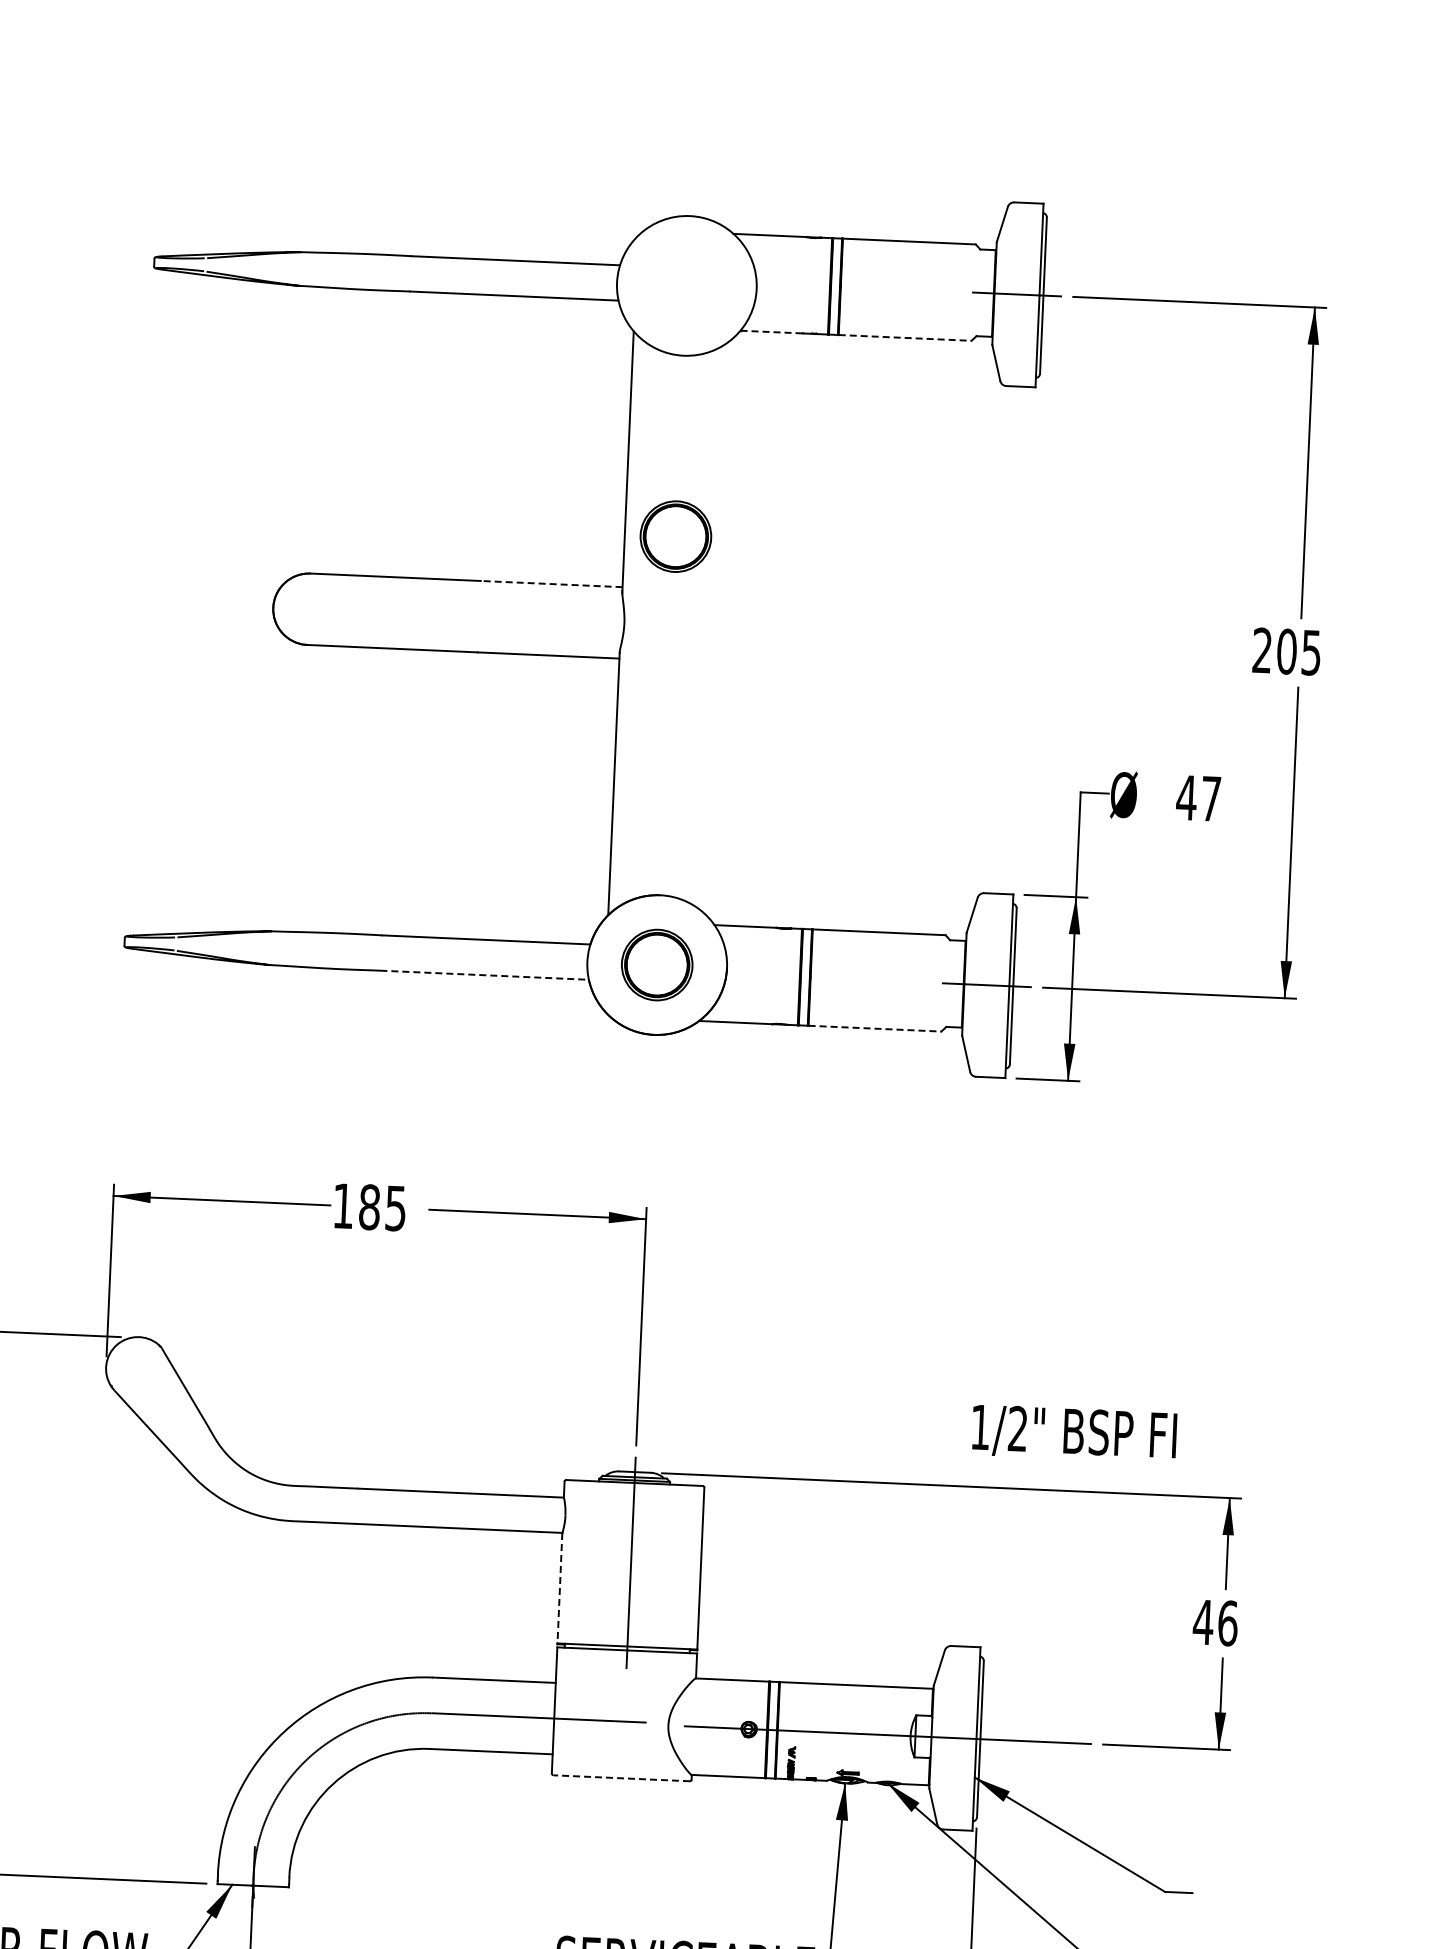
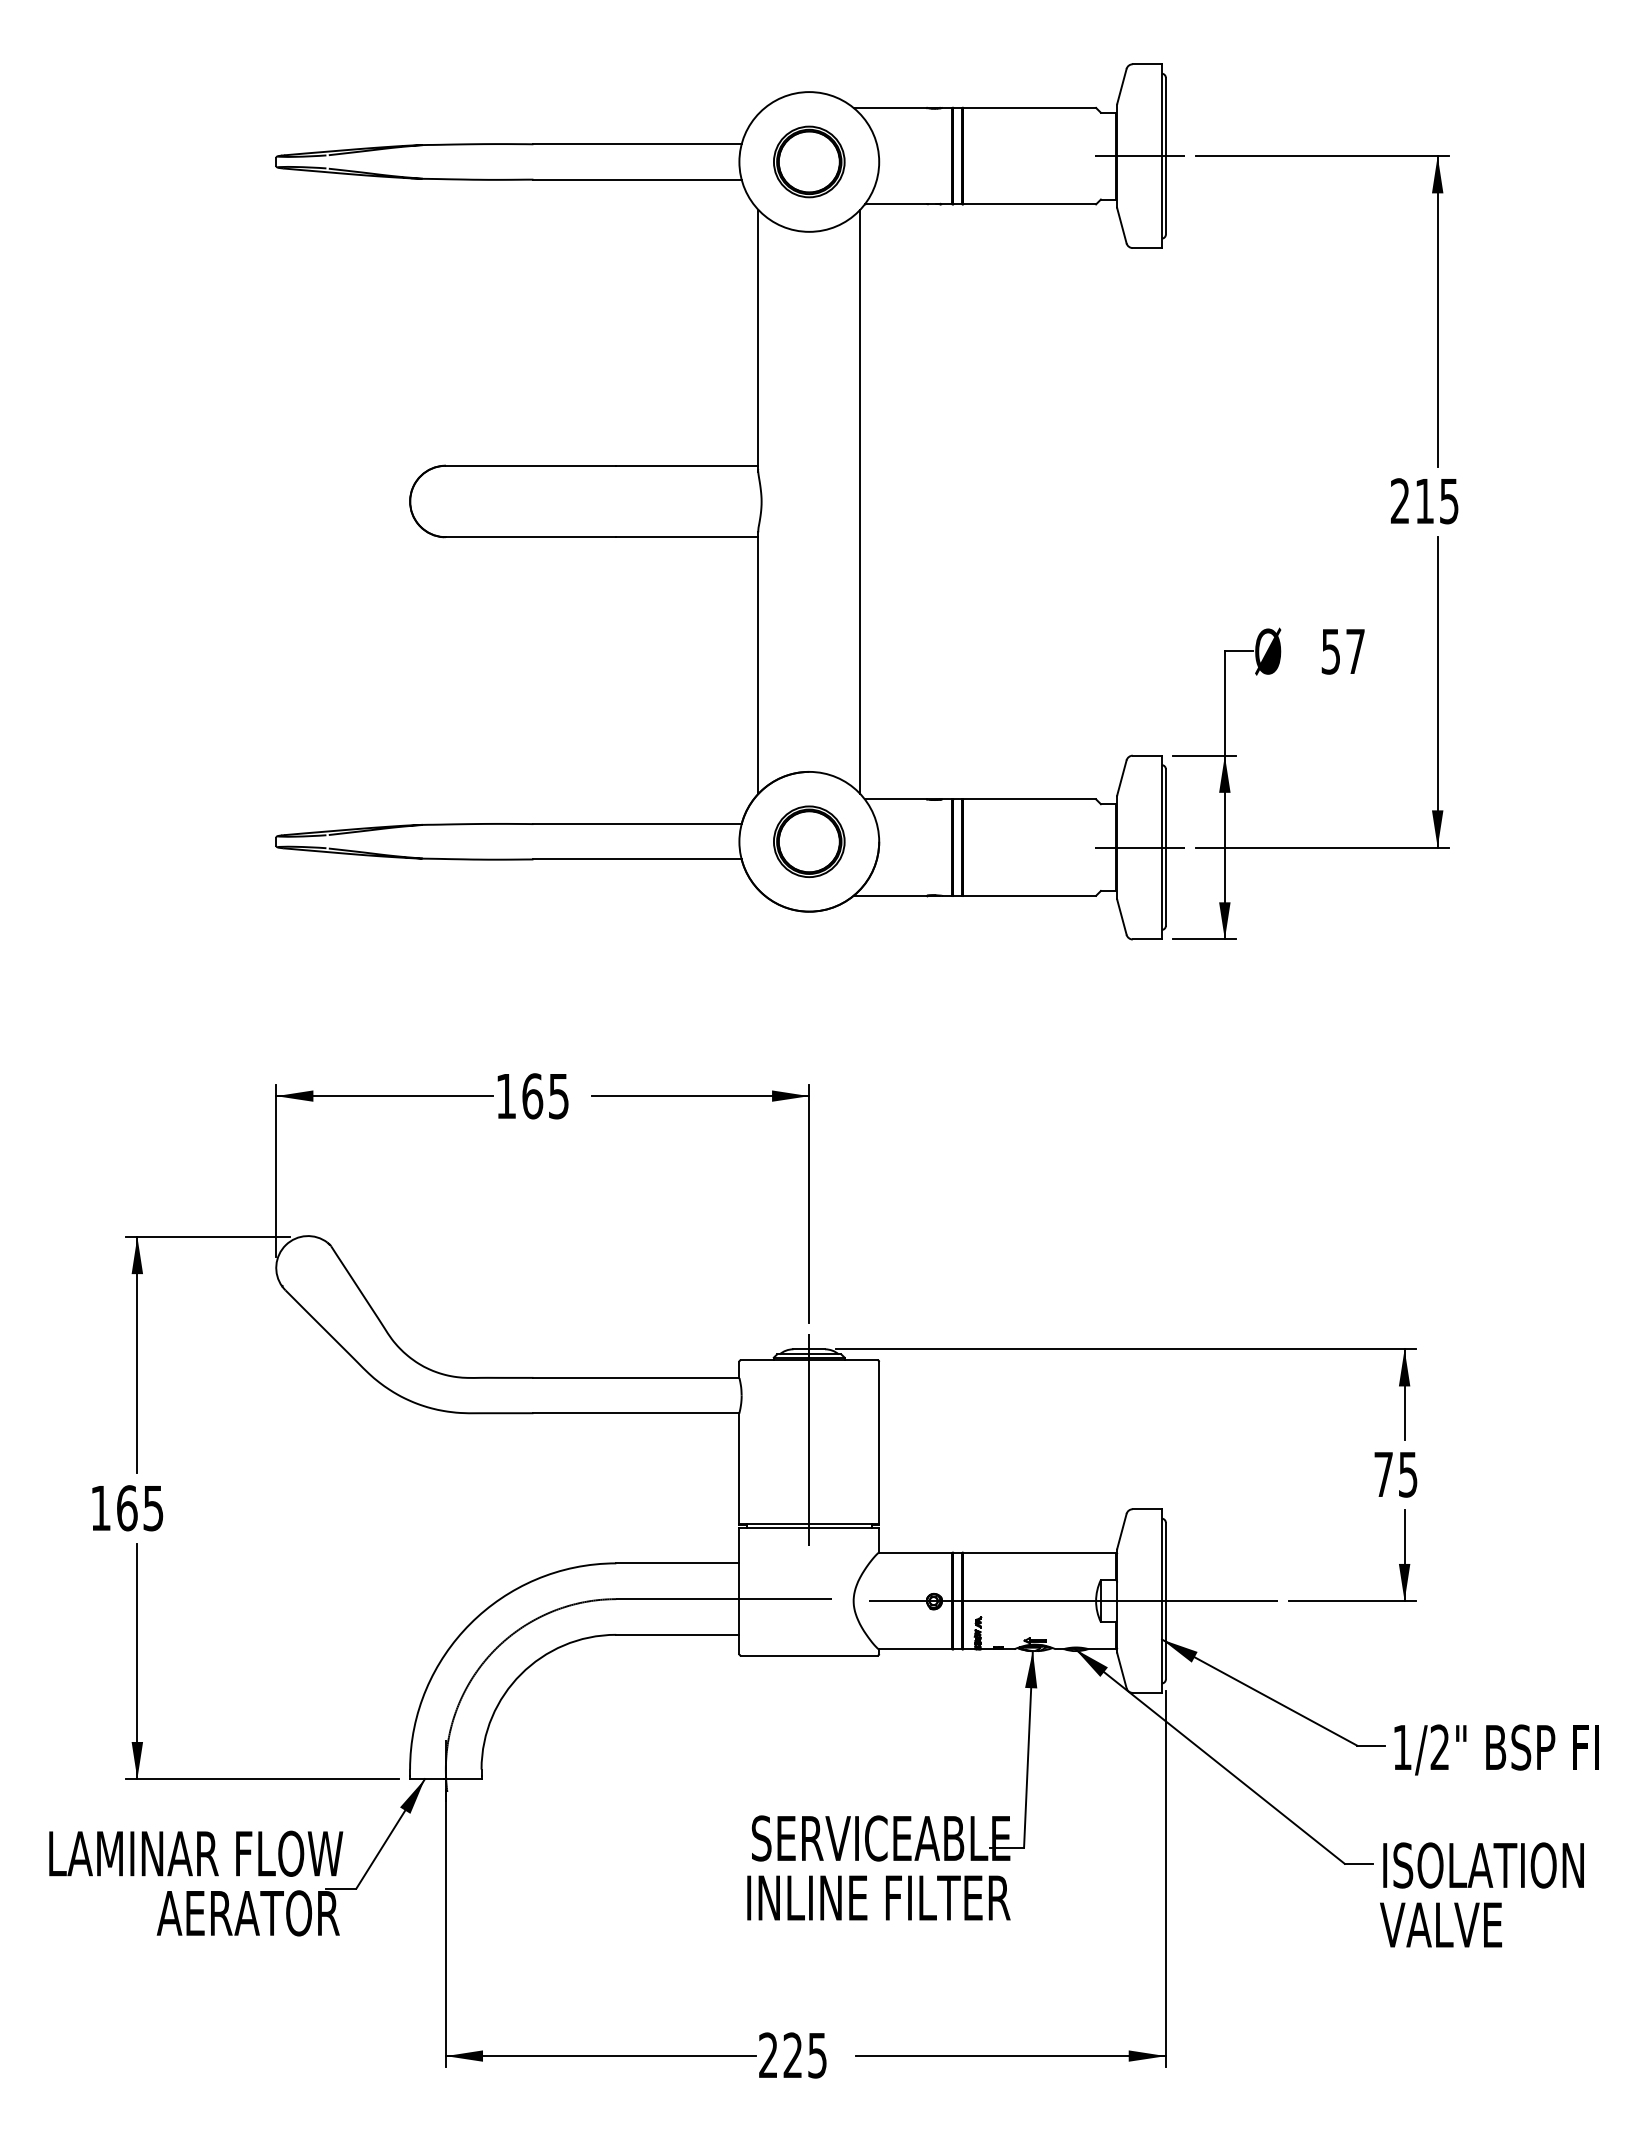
line: (772, 332) -> (896, 204), dashed -> solid
line: (905, 338) -> (1030, 204), dashed -> solid
part: (676, 536) -> (809, 161), moved
line: (551, 583) -> (687, 465), dashed -> solid
line: (723, 627) -> (860, 501), added
text: (1286, 651) -> (1424, 501), 205 -> 215
text: (1186, 797) -> (1330, 651), 47 -> 57
line: (484, 975) -> (637, 859), dashed -> solid
line: (875, 1028) -> (1030, 895), dashed -> solid
text: (369, 1207) -> (532, 1096), 185 -> 165
text: (1074, 1433) -> (1496, 1749), moved
line: (560, 1589) -> (739, 1469), dashed -> solid
text: (1215, 1622) -> (1395, 1474), 46 -> 75
line: (620, 1777) -> (808, 1655), dashed -> solid

